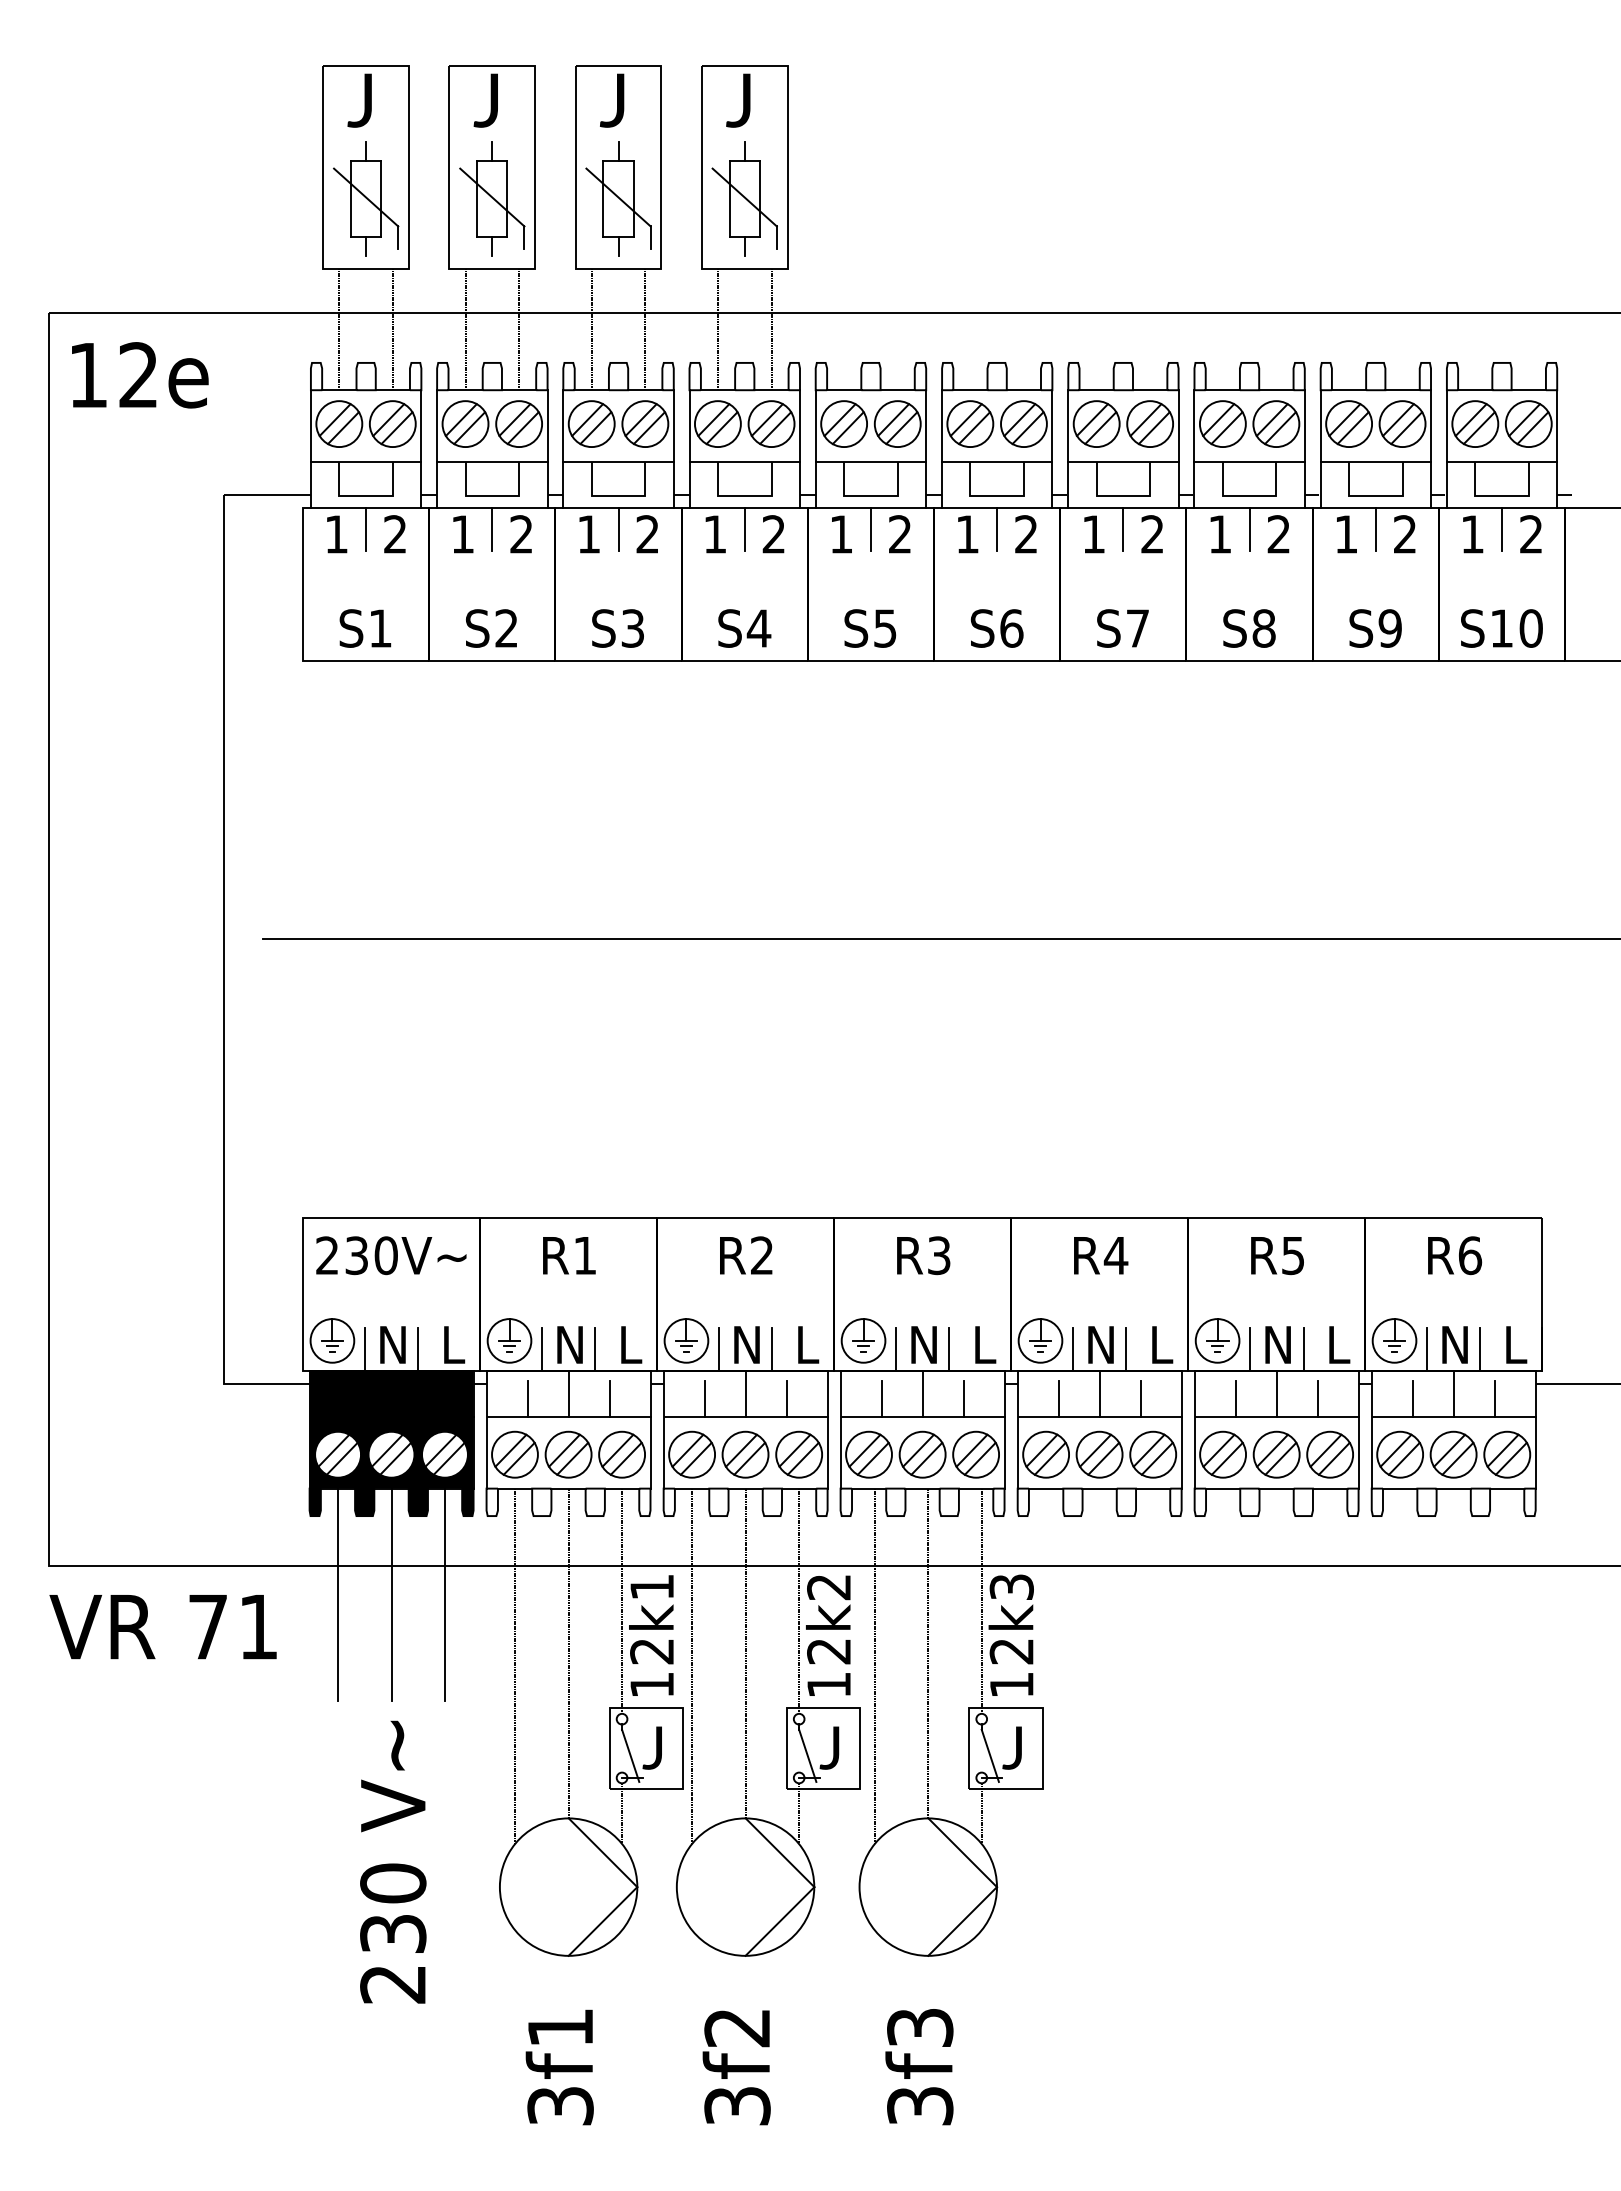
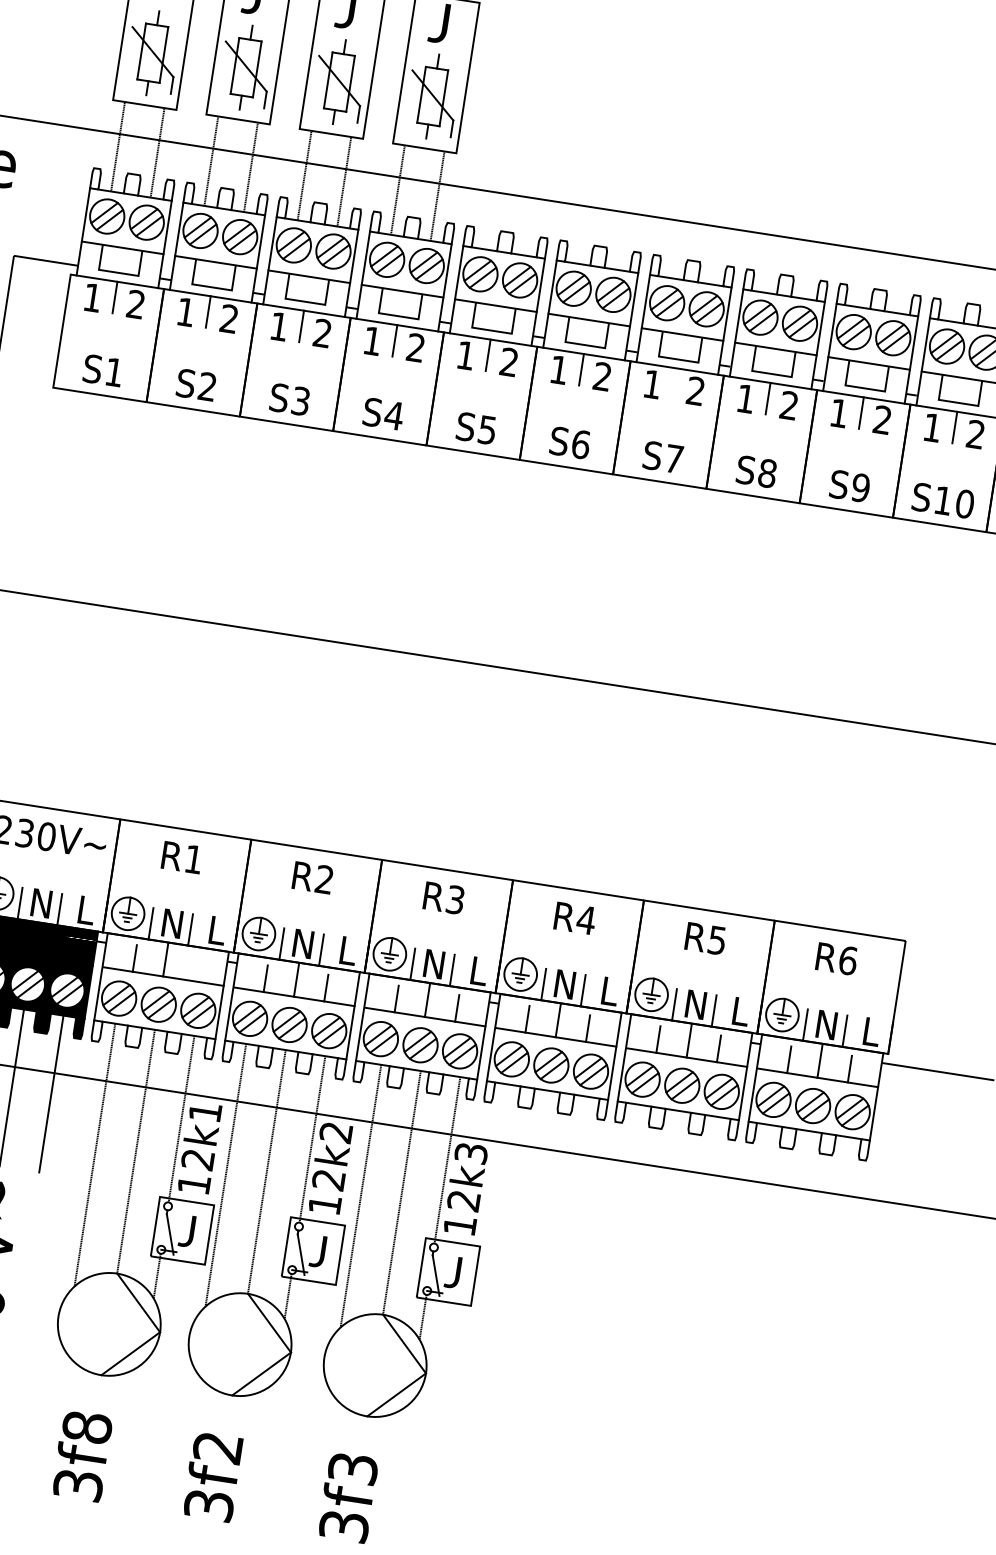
line: (1123, 529) -> (674, 384), removed
line: (609, 1398) -> (195, 967), removed
text: (560, 2027) -> (87, 1427), 3f1 -> 3f8

